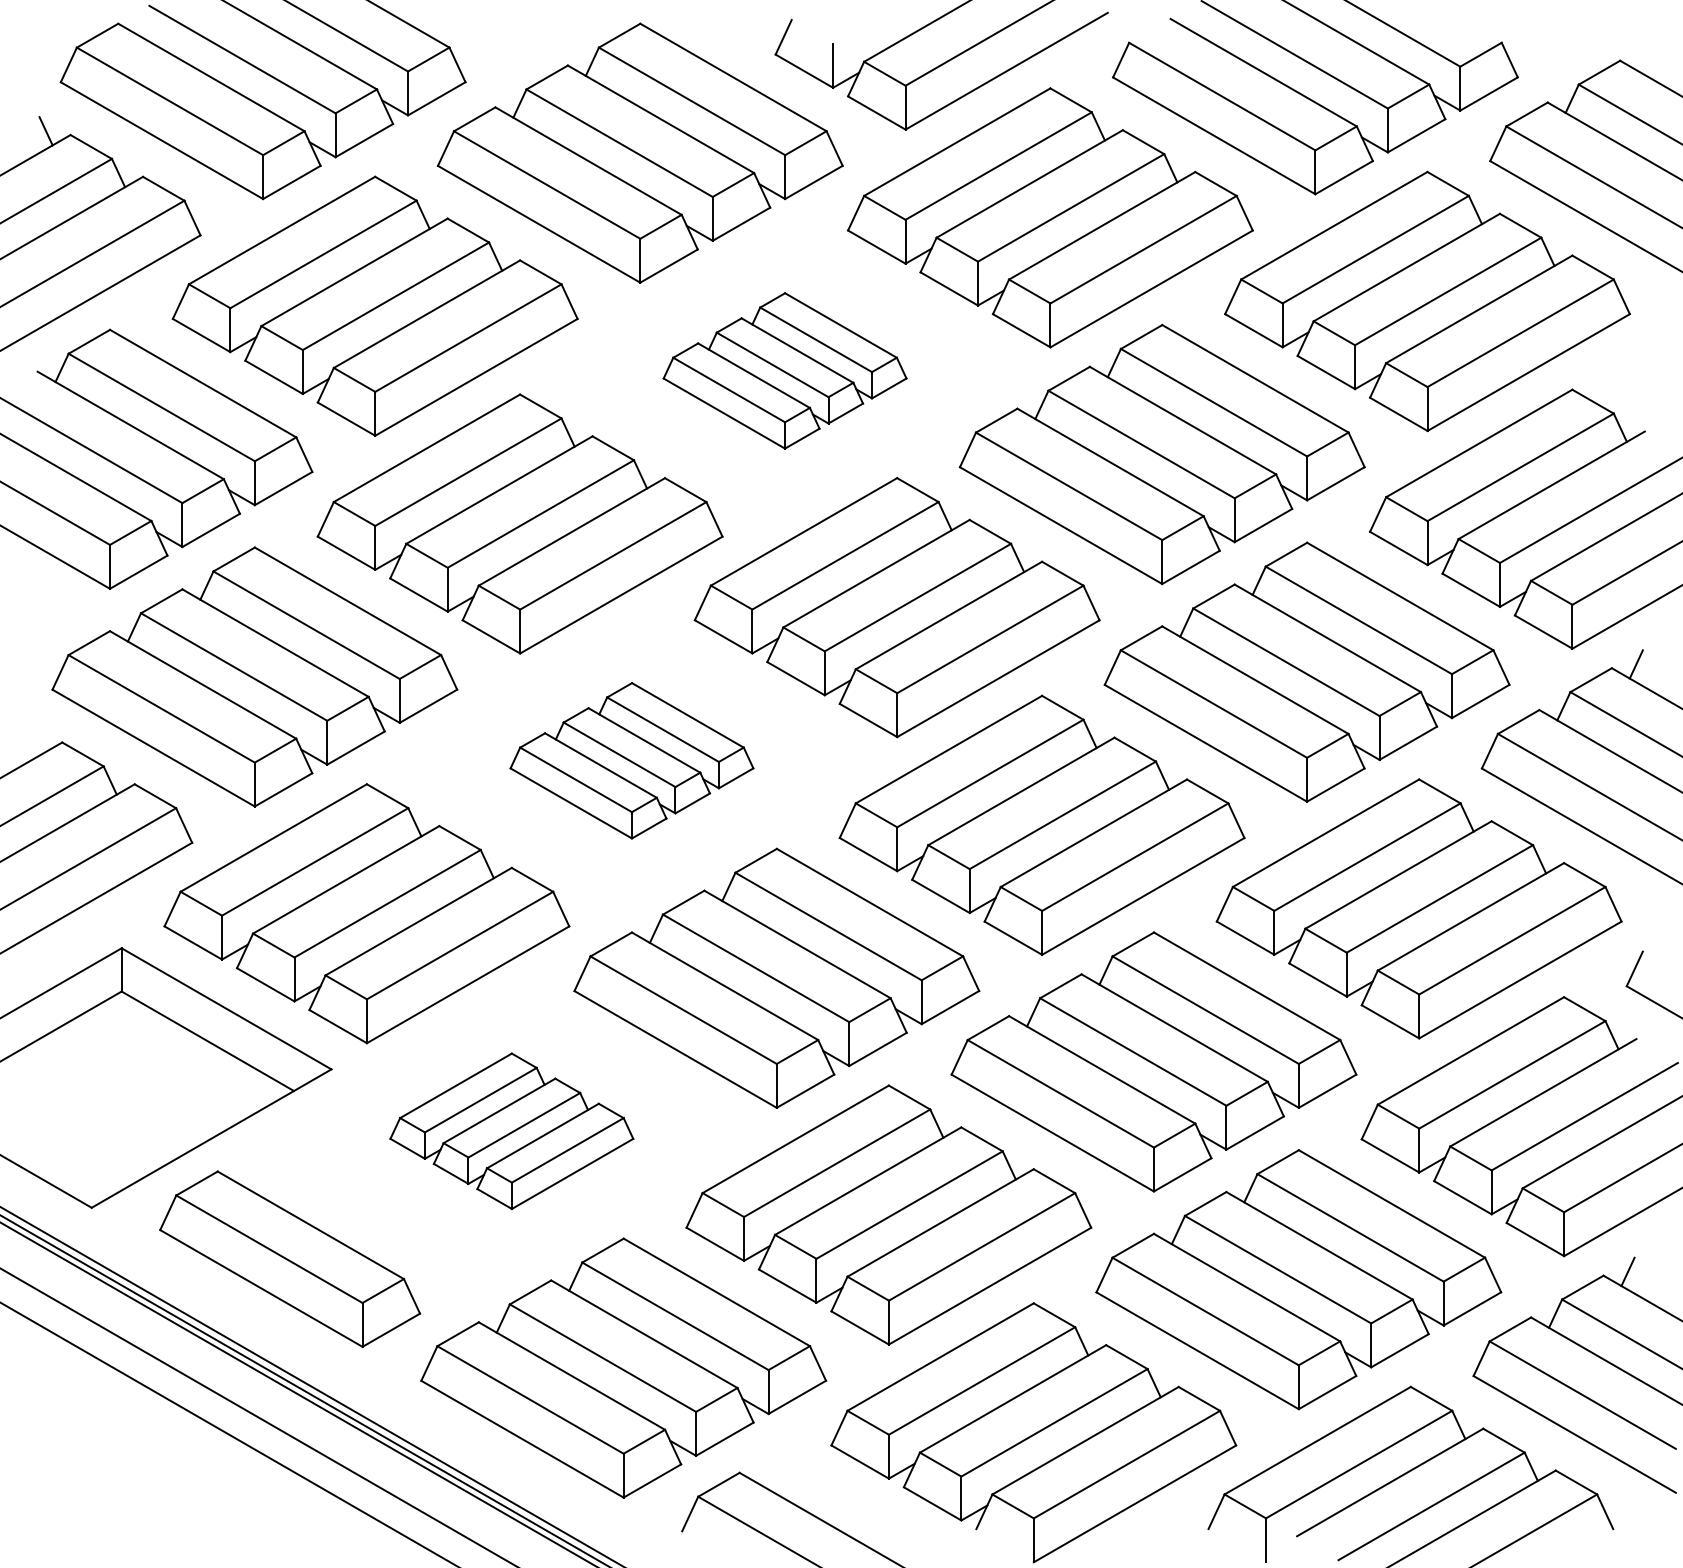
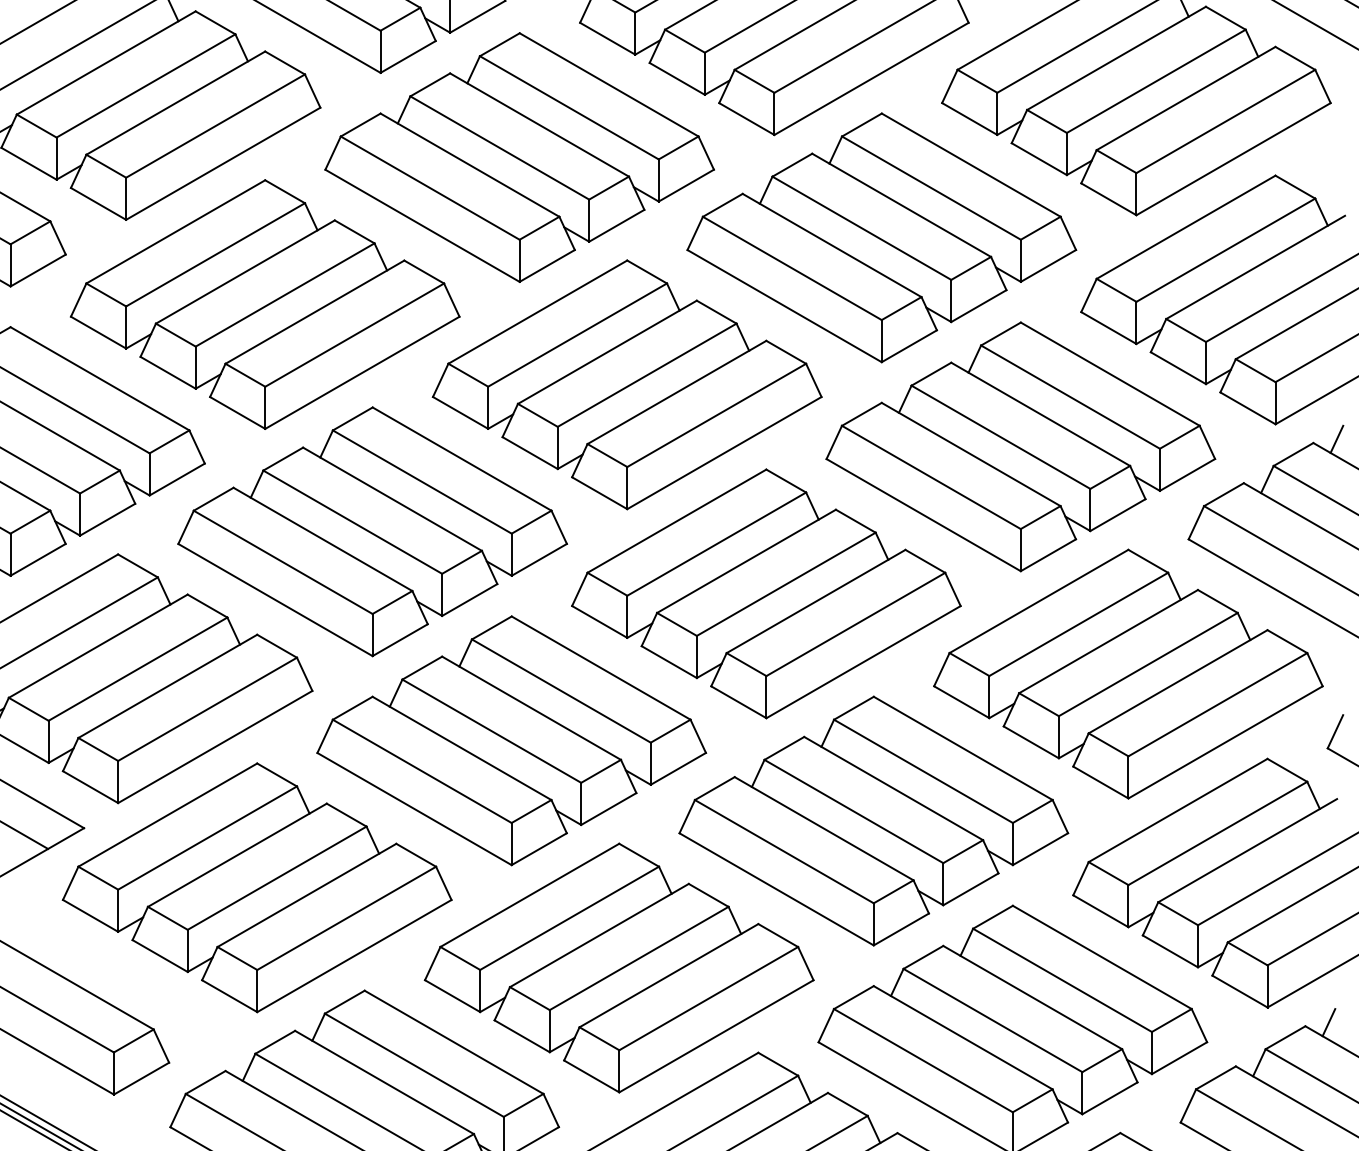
part: (784, 370) -> (519, 157), size x1.67
part: (631, 760) -> (372, 531), size x1.67
part: (511, 1130) -> (256, 886), size x1.67

